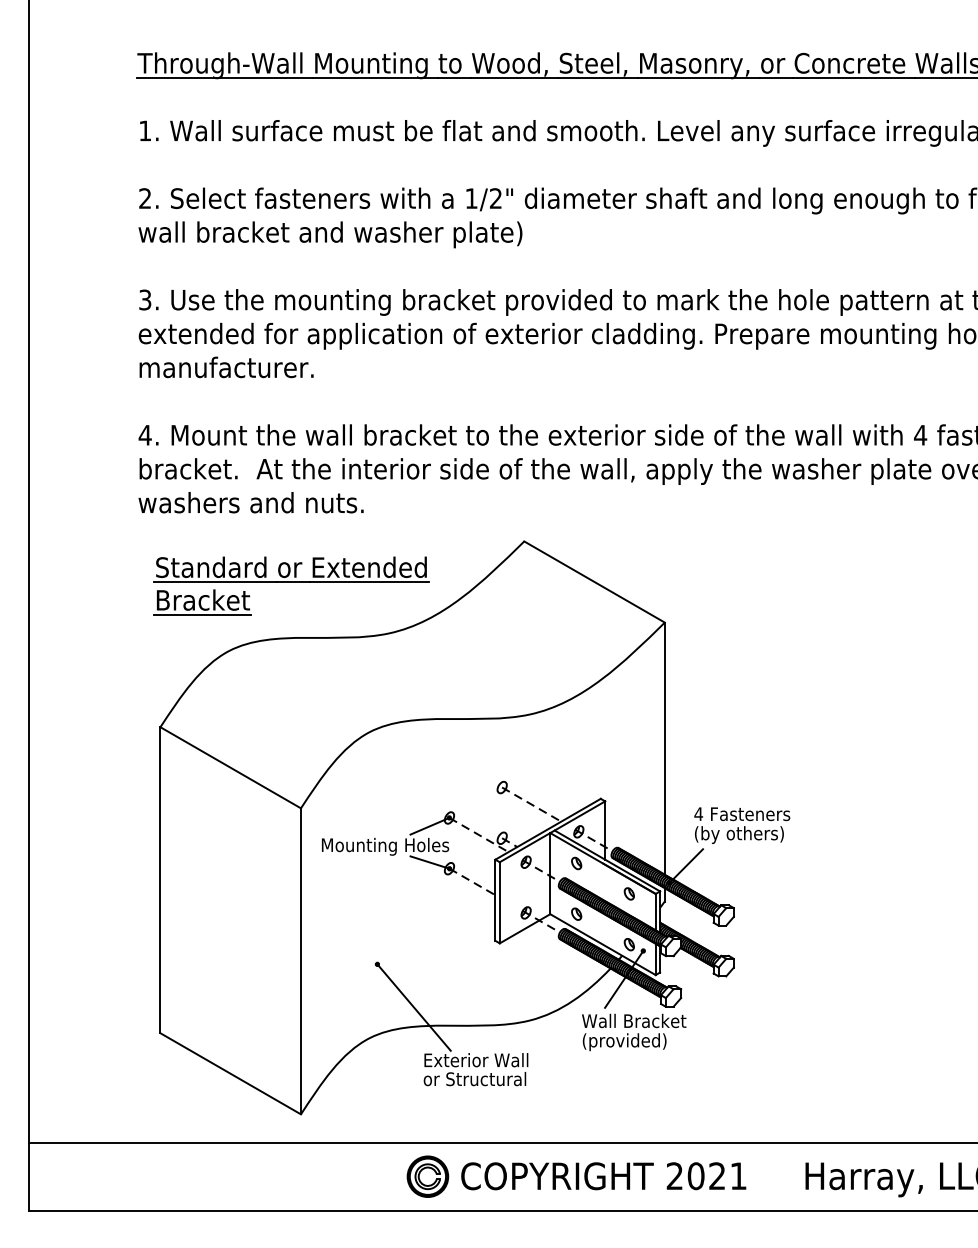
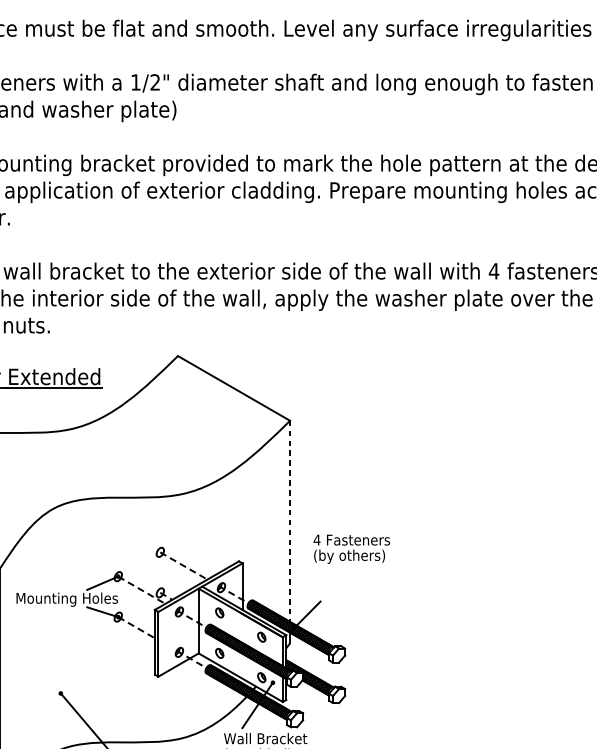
line: (664, 749) -> (289, 522), solid -> dashed
text: (742, 825) -> (352, 549), moved

